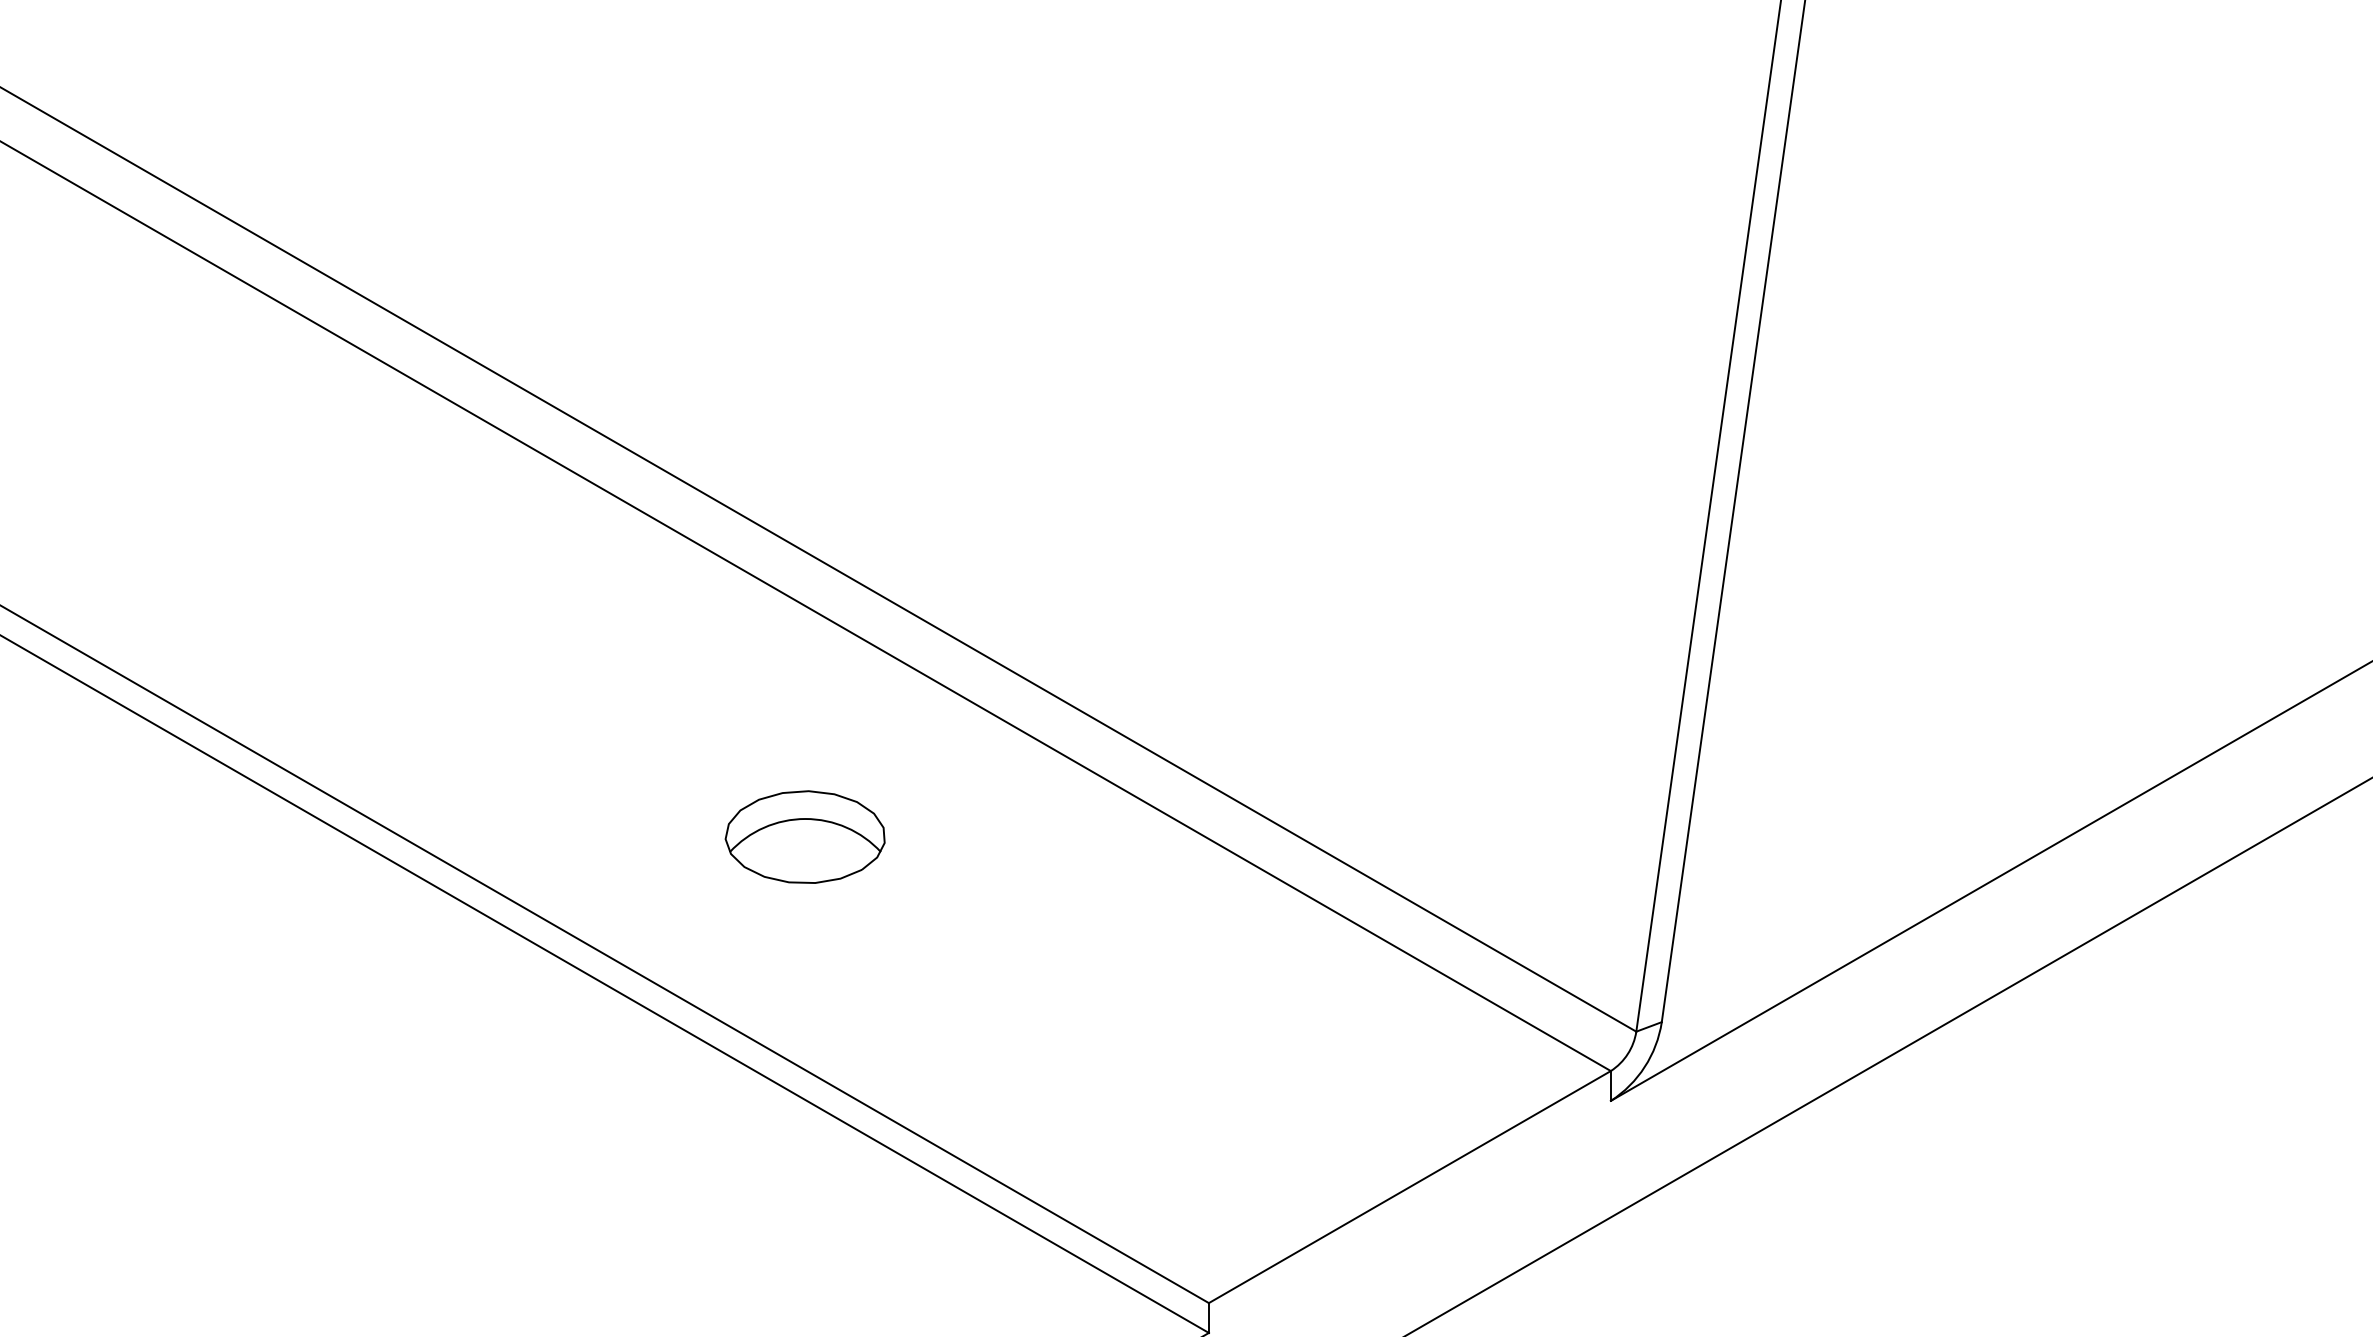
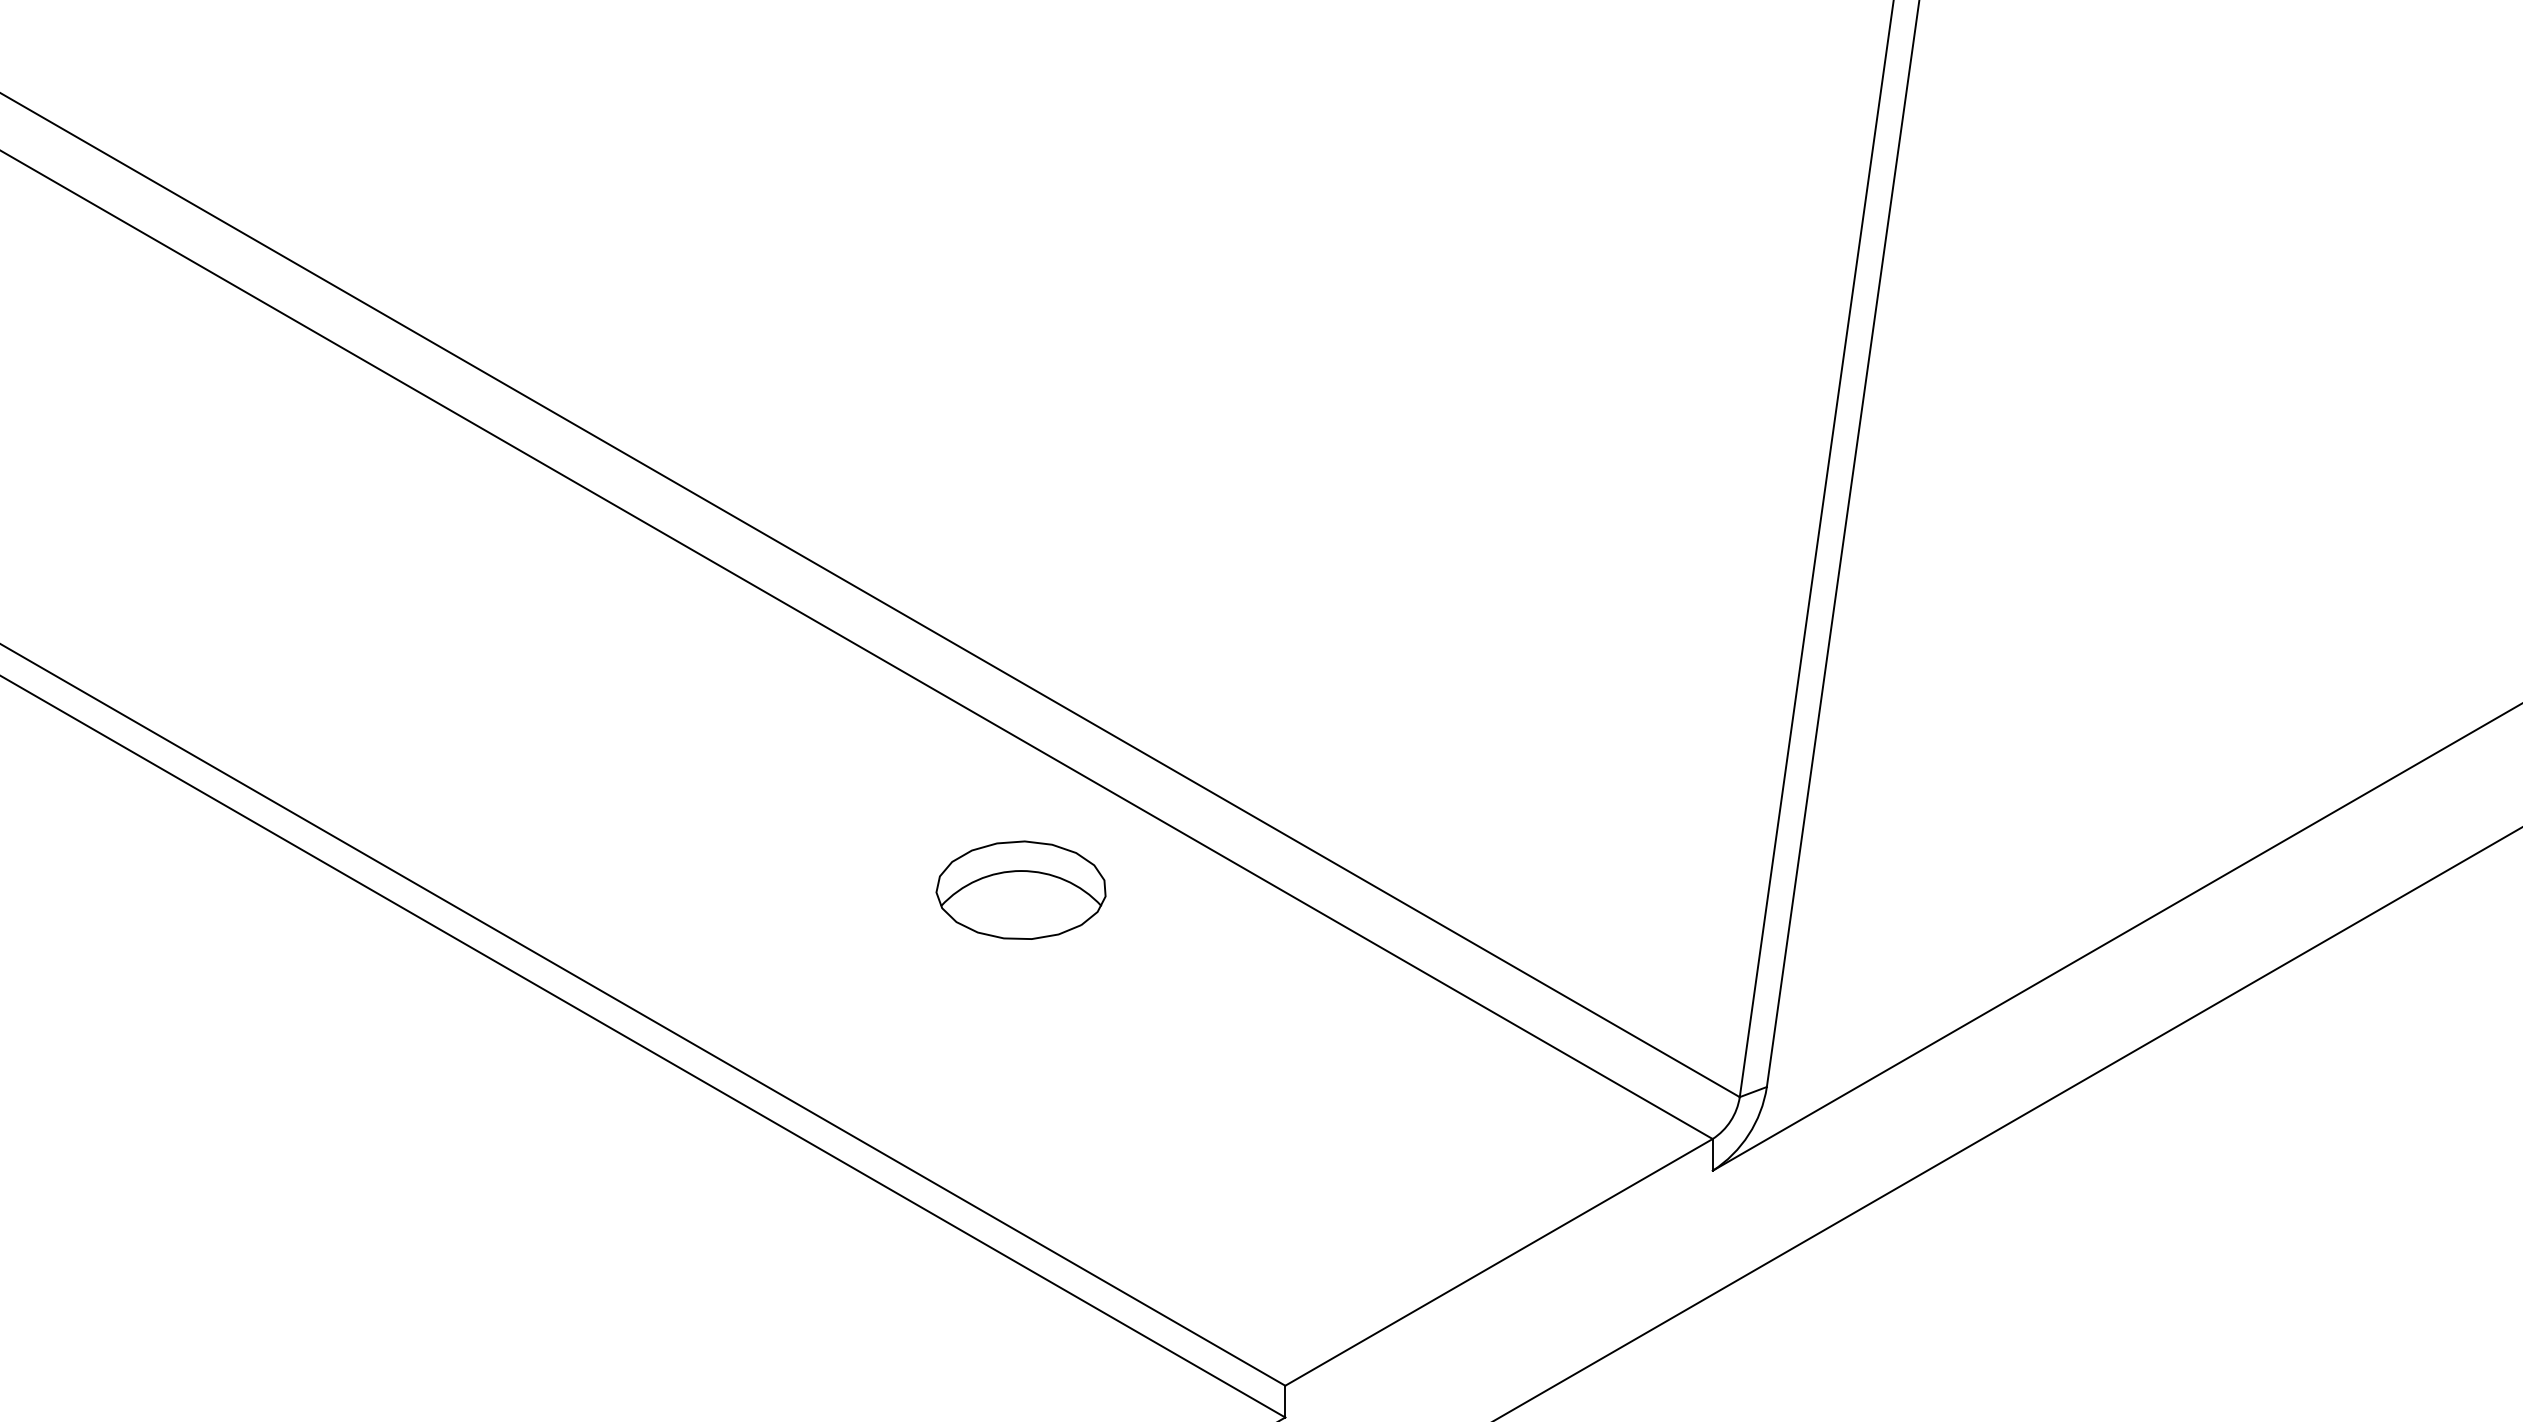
part: (804, 836) -> (1020, 889), moved

